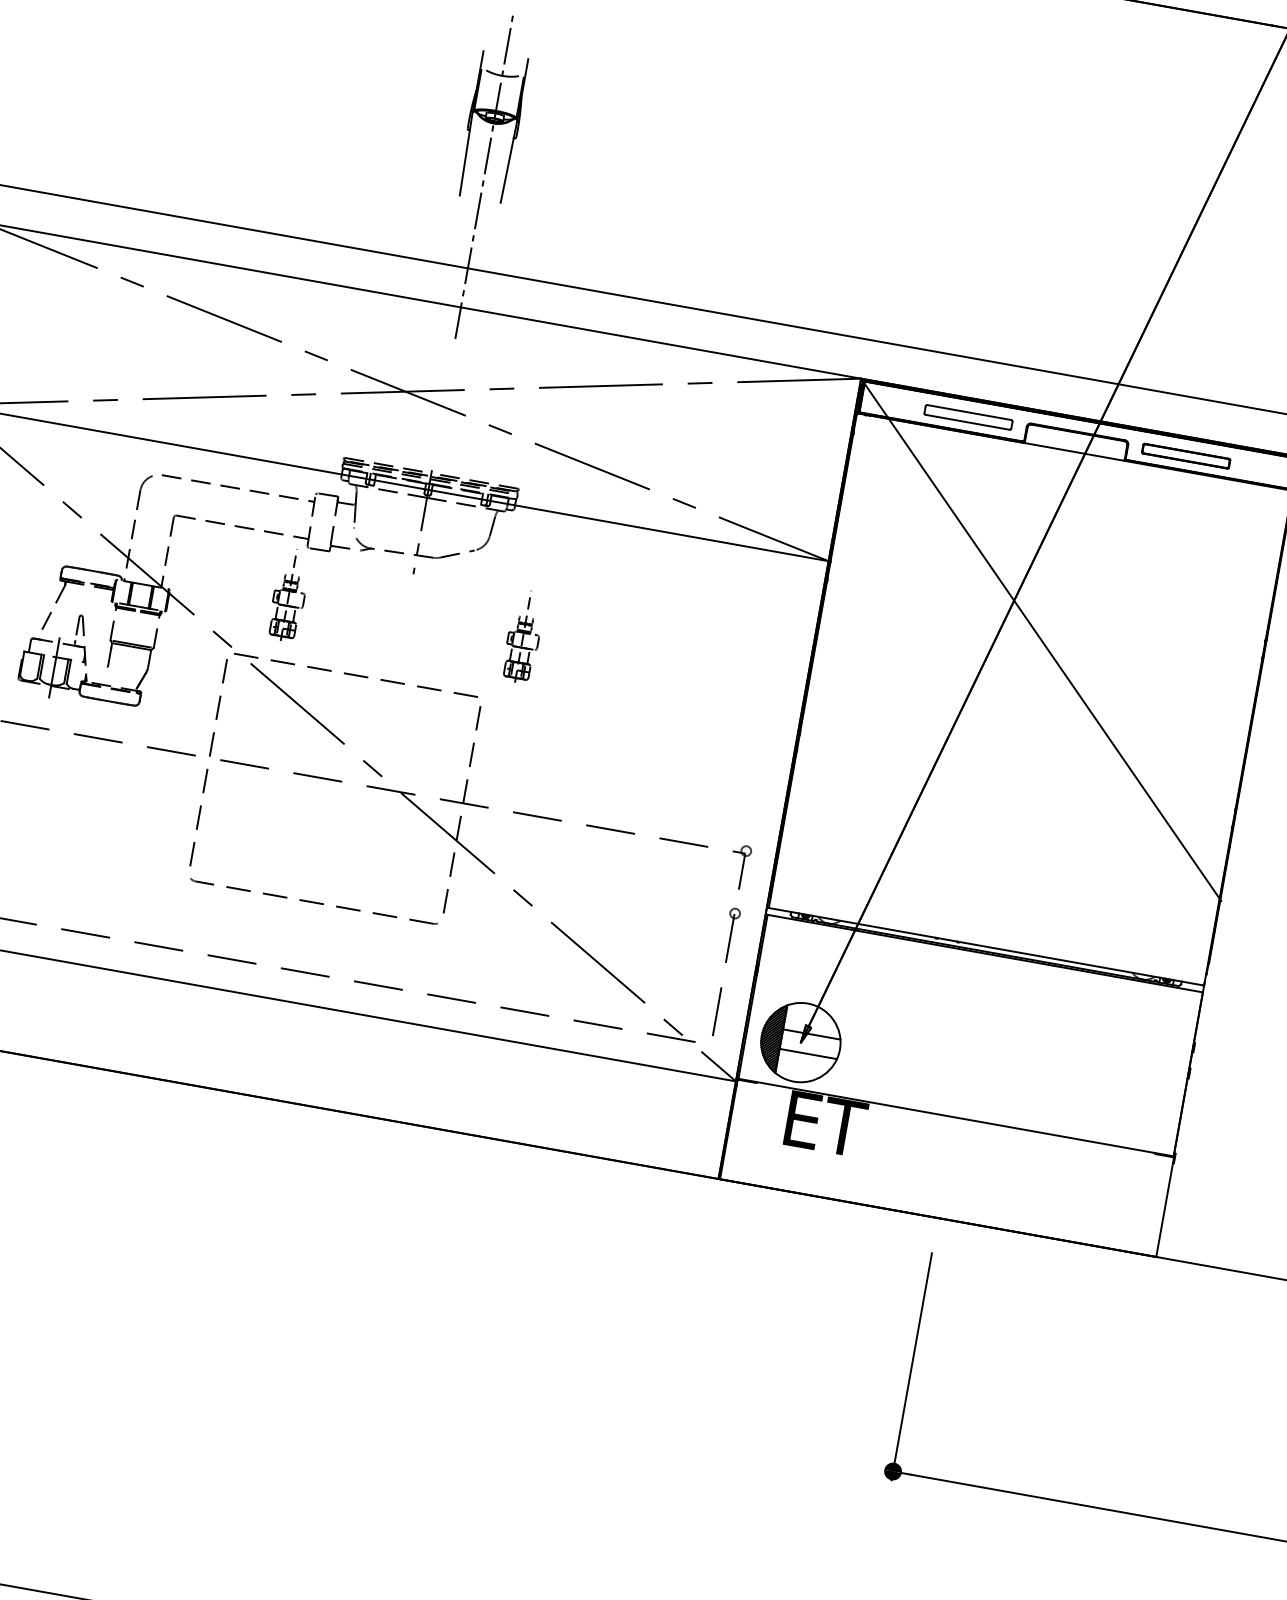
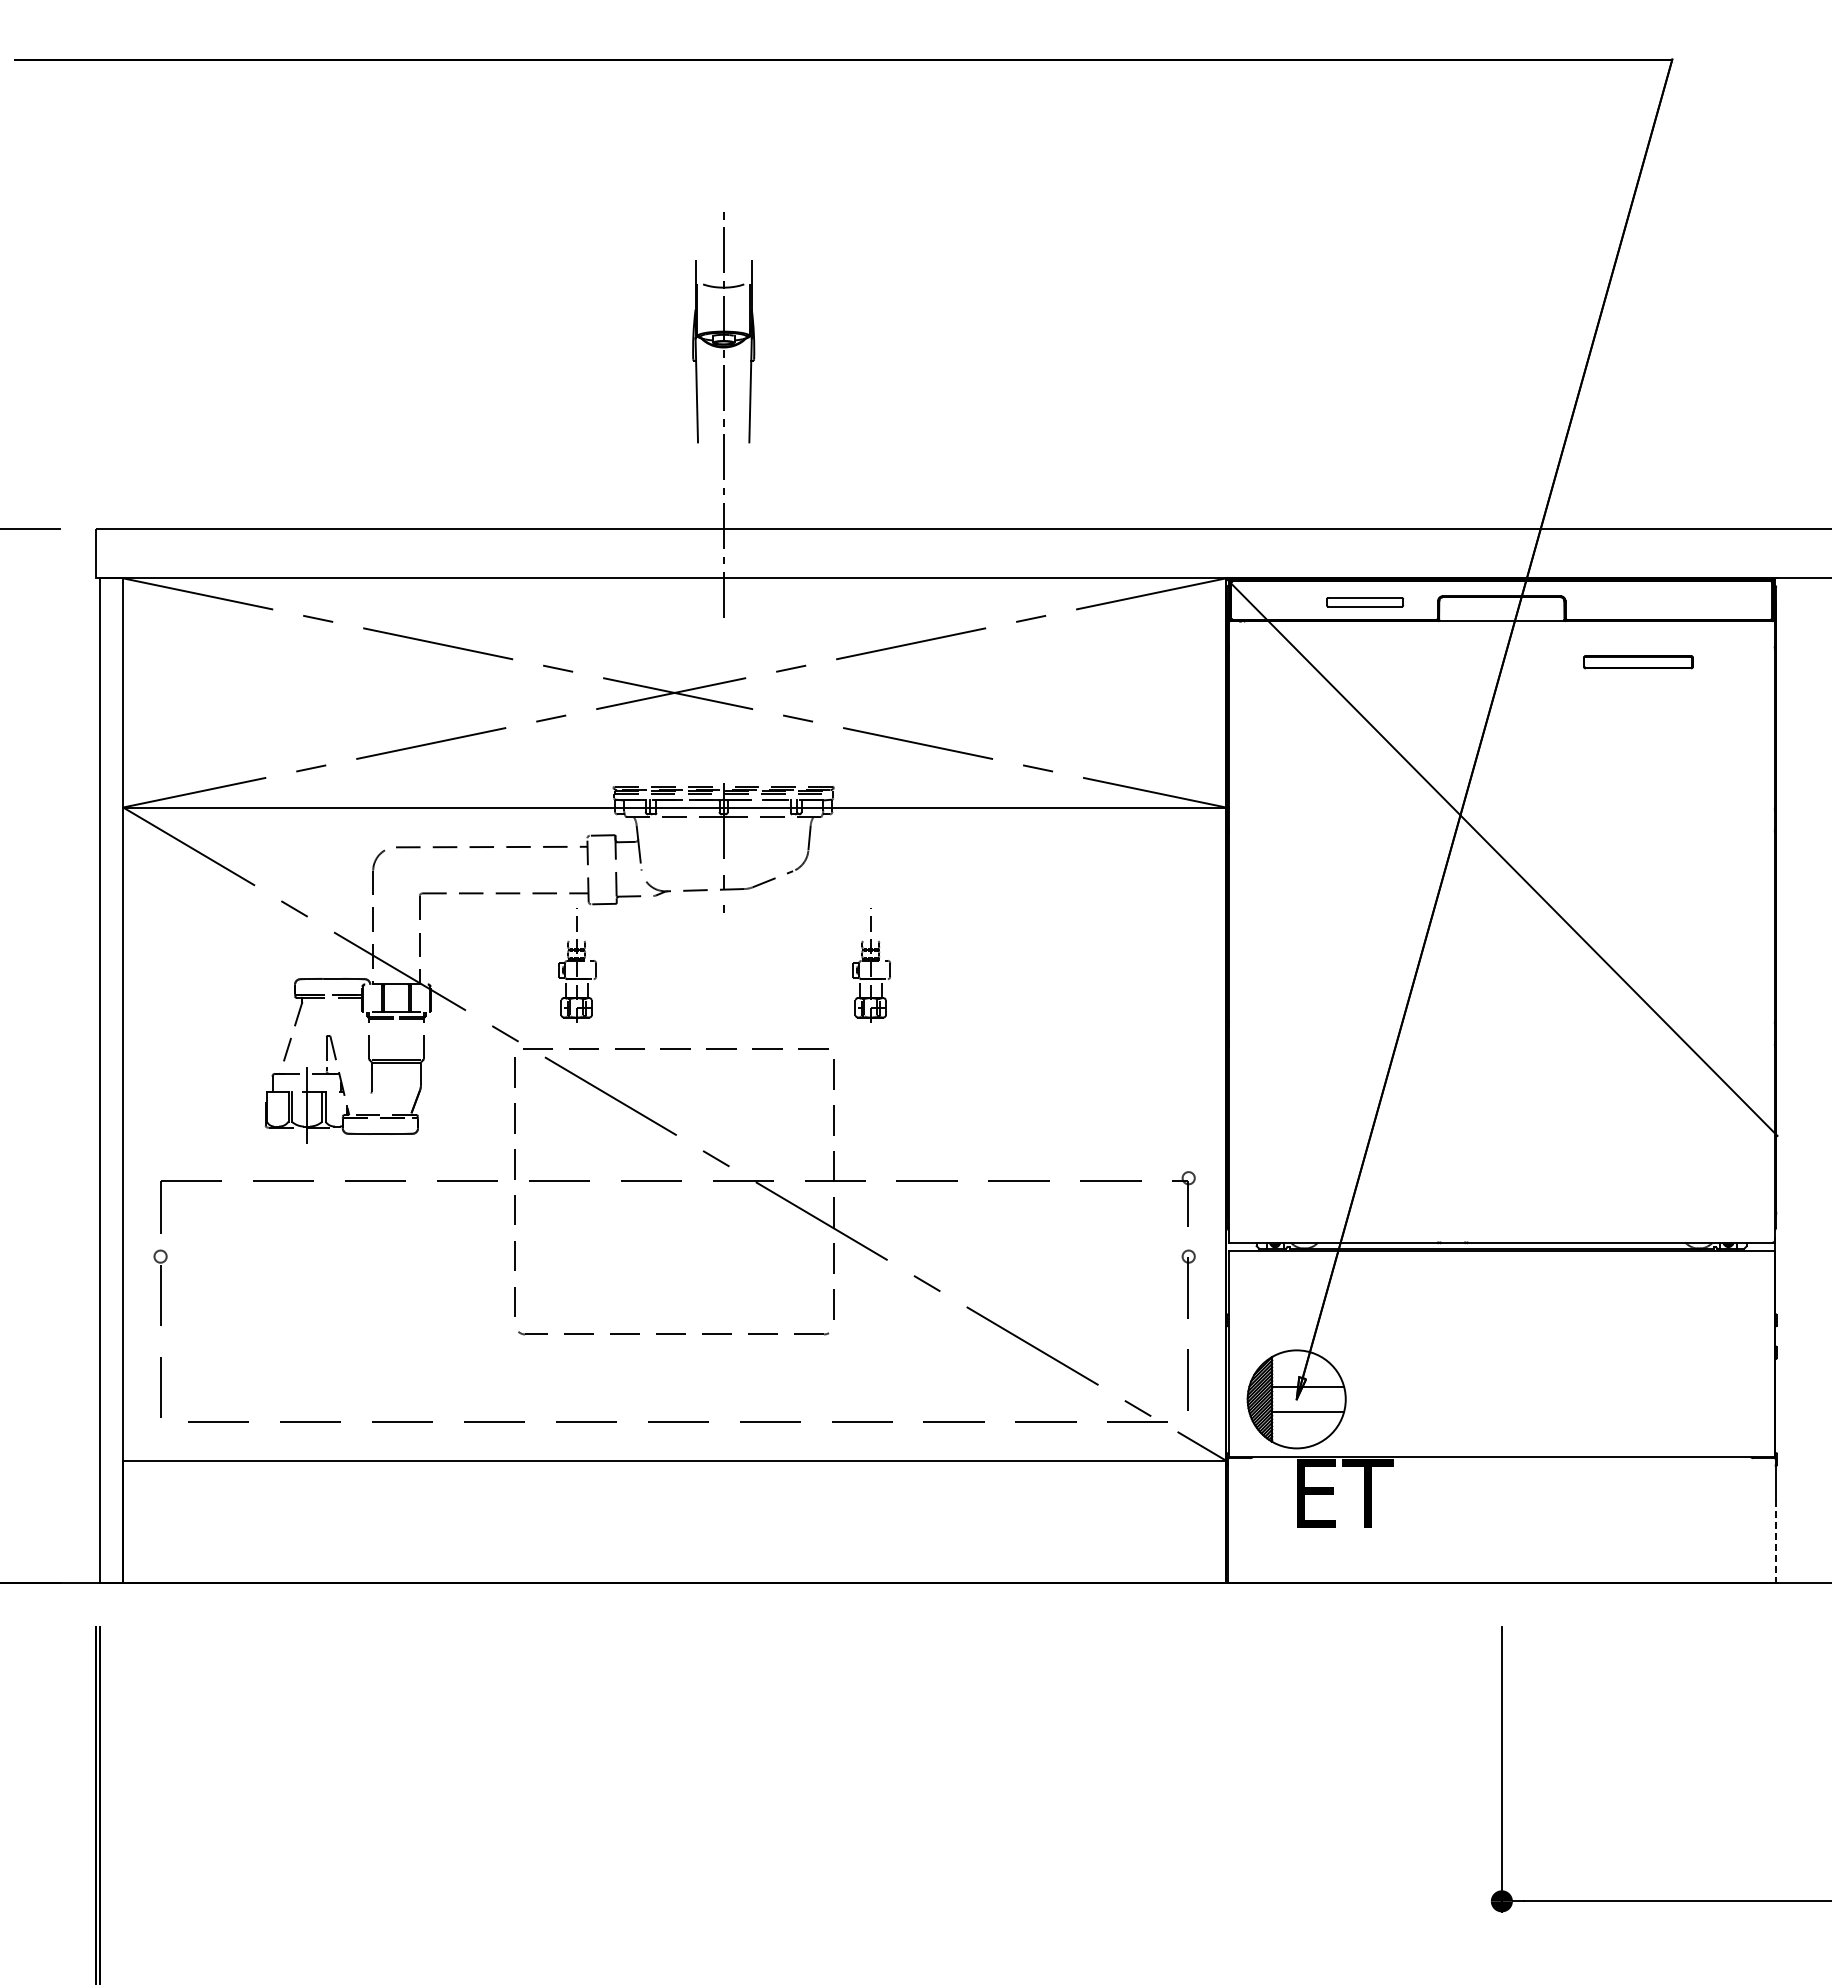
part: (967, 417) -> (1364, 602), size x0.7
part: (1186, 456) -> (1638, 662), moved
line: (1162, 1223) -> (1775, 1541), solid -> dashed

